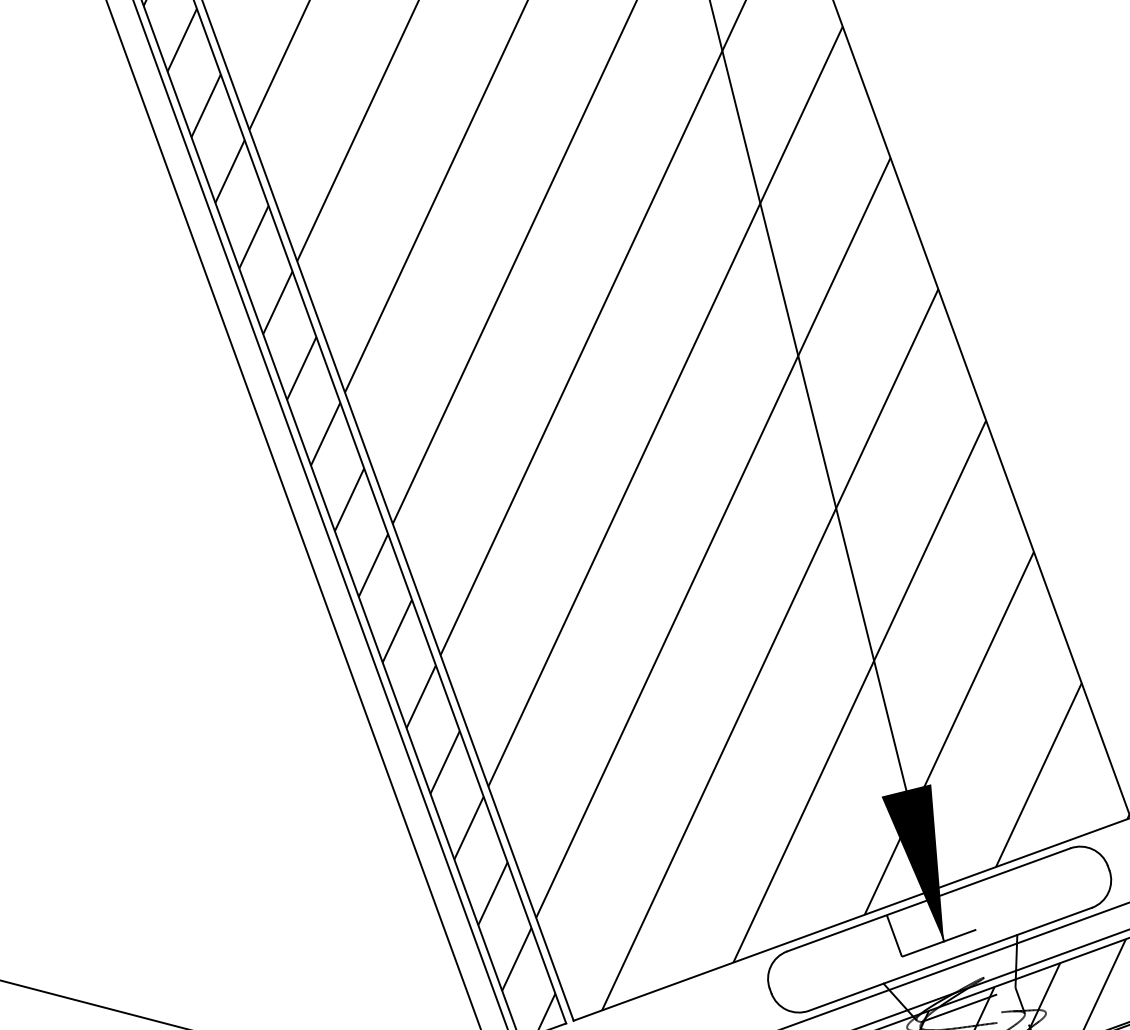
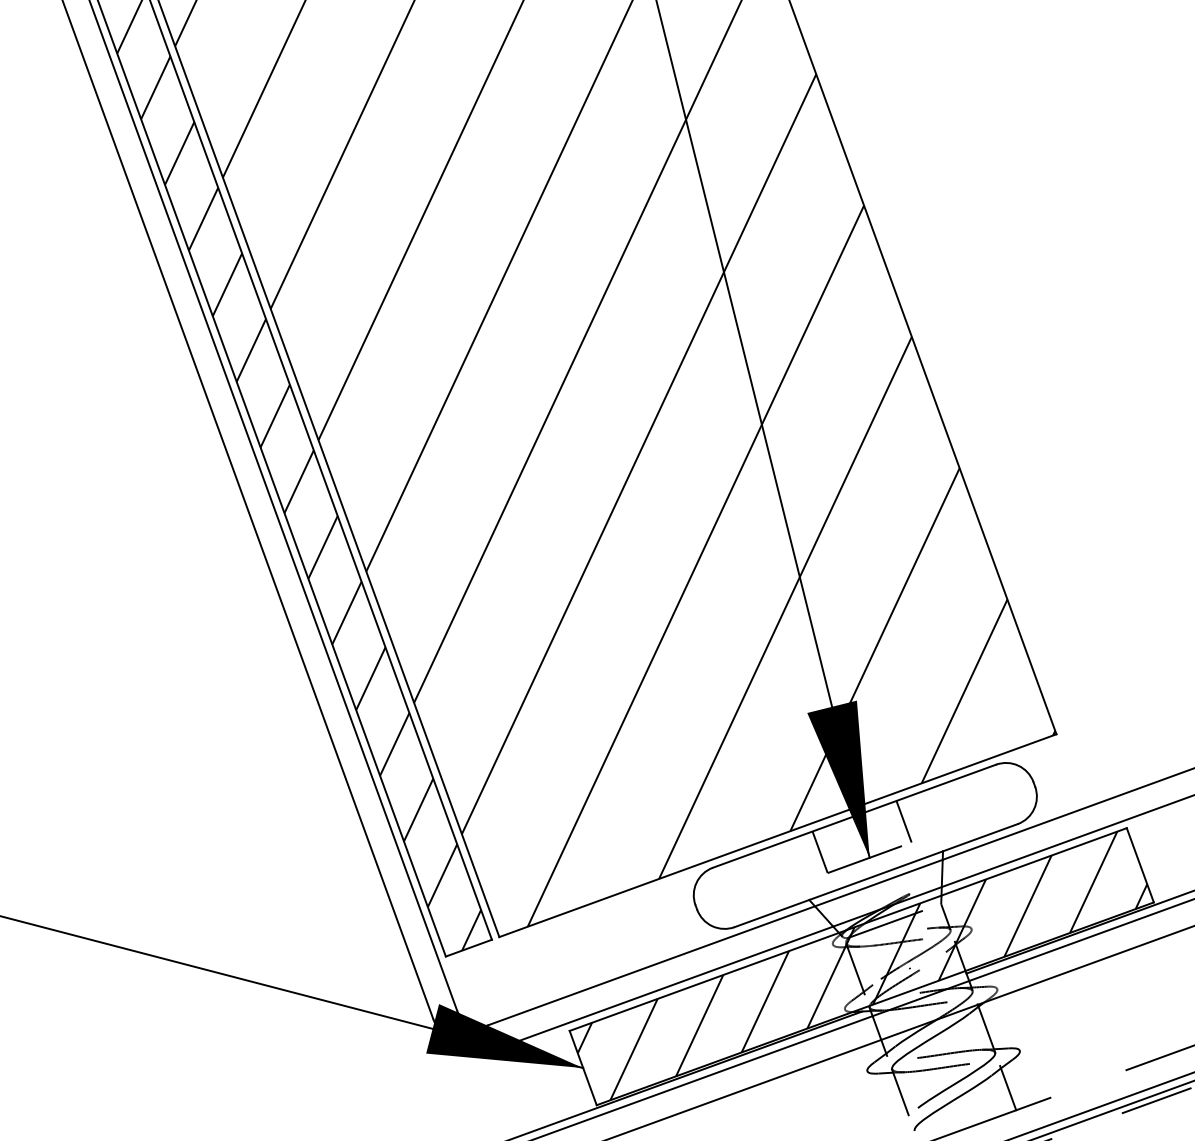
line: (977, 905) -> (903, 821), added

